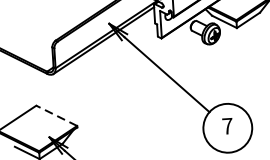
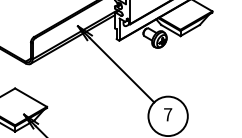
line: (56, 115) -> (30, 97), dashed -> solid

